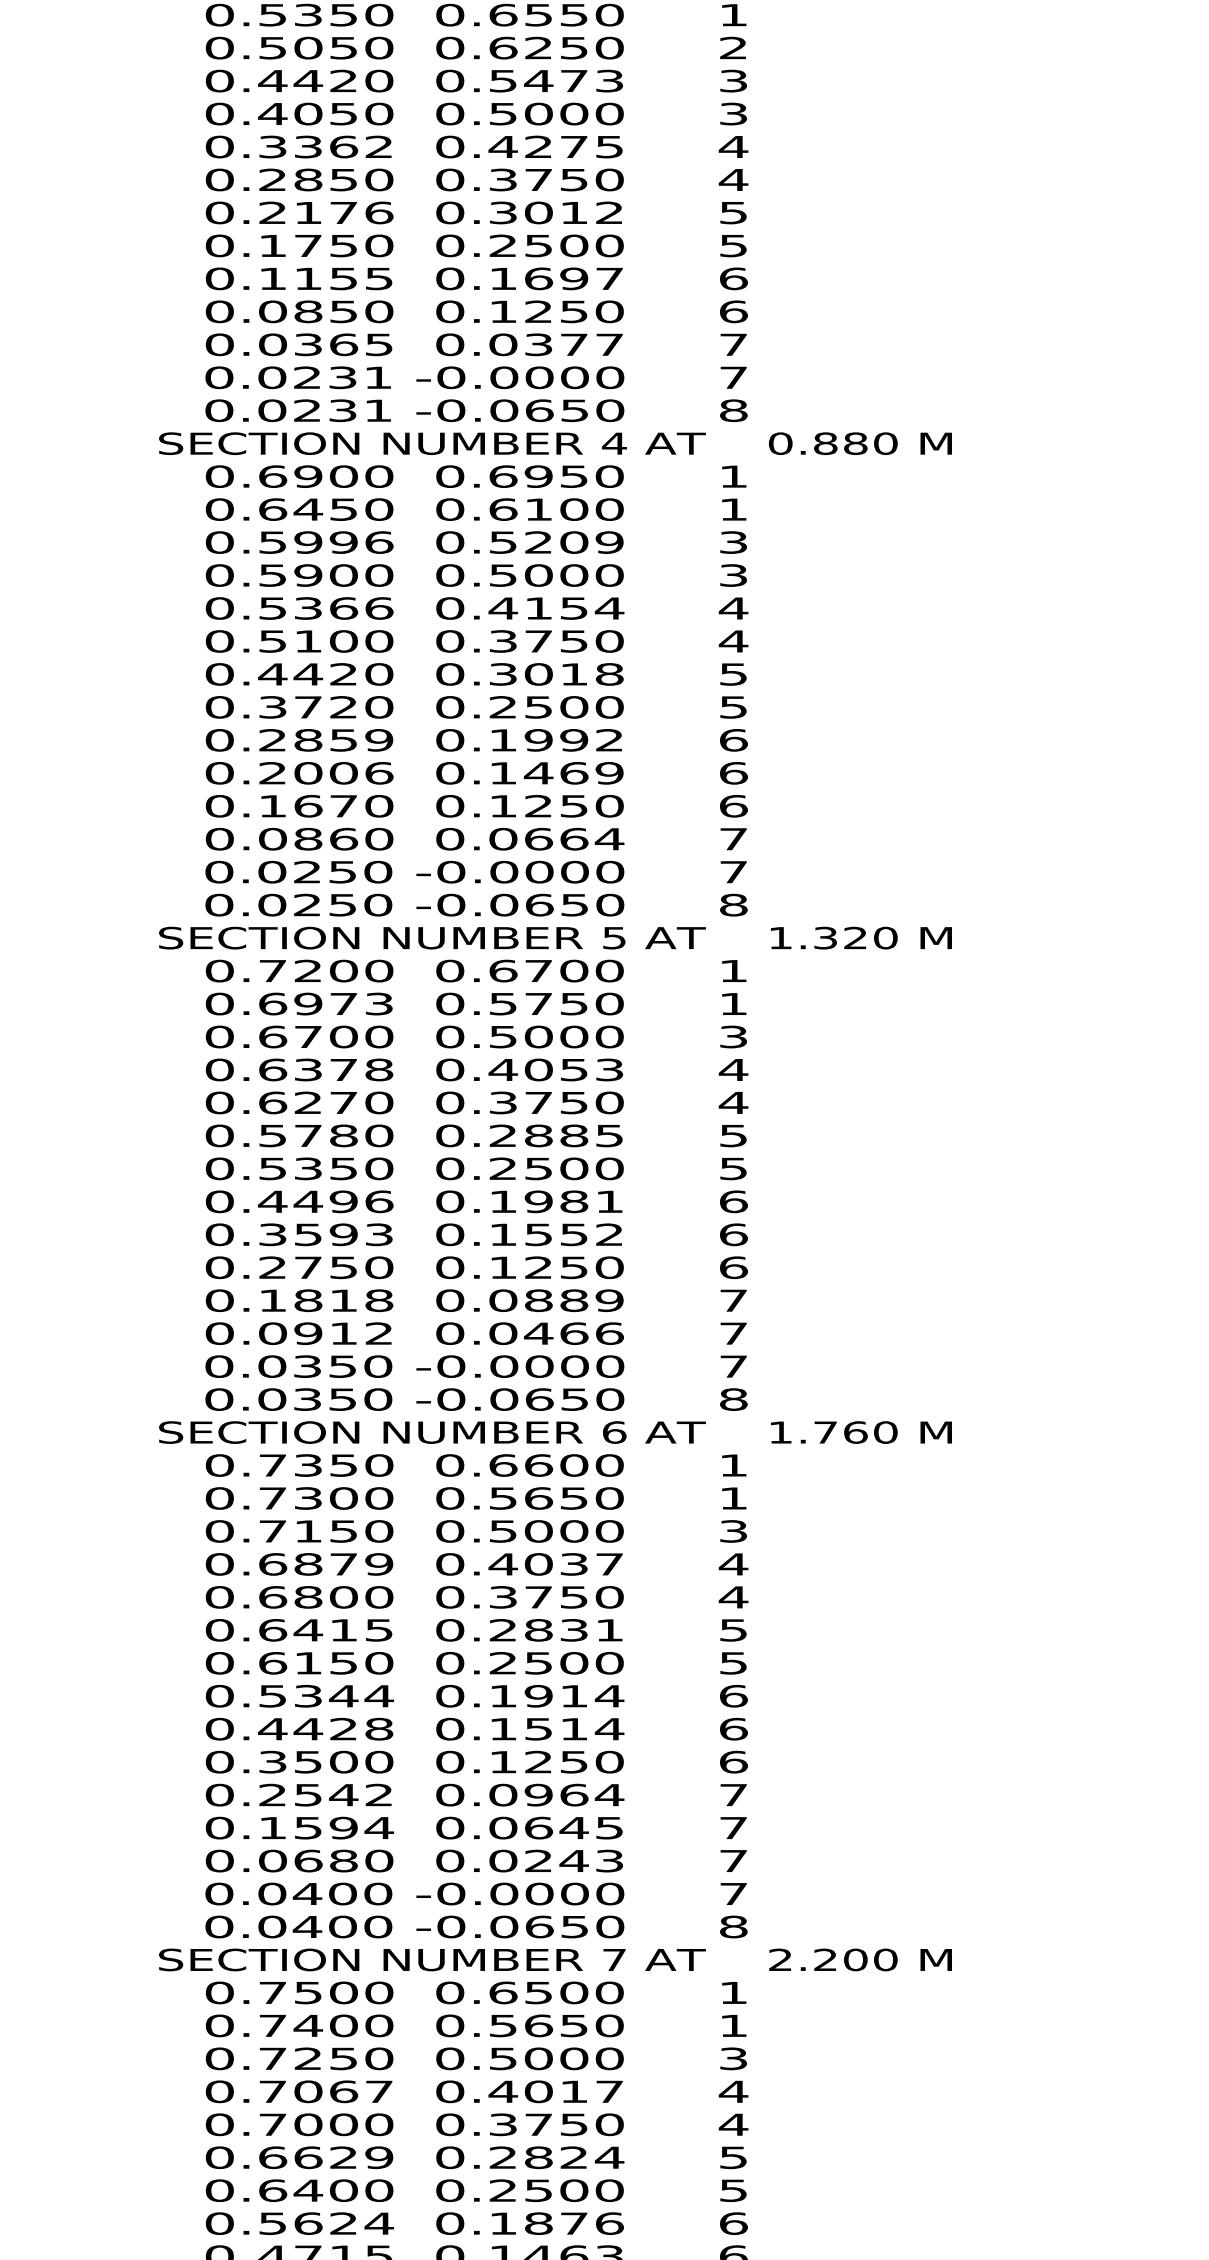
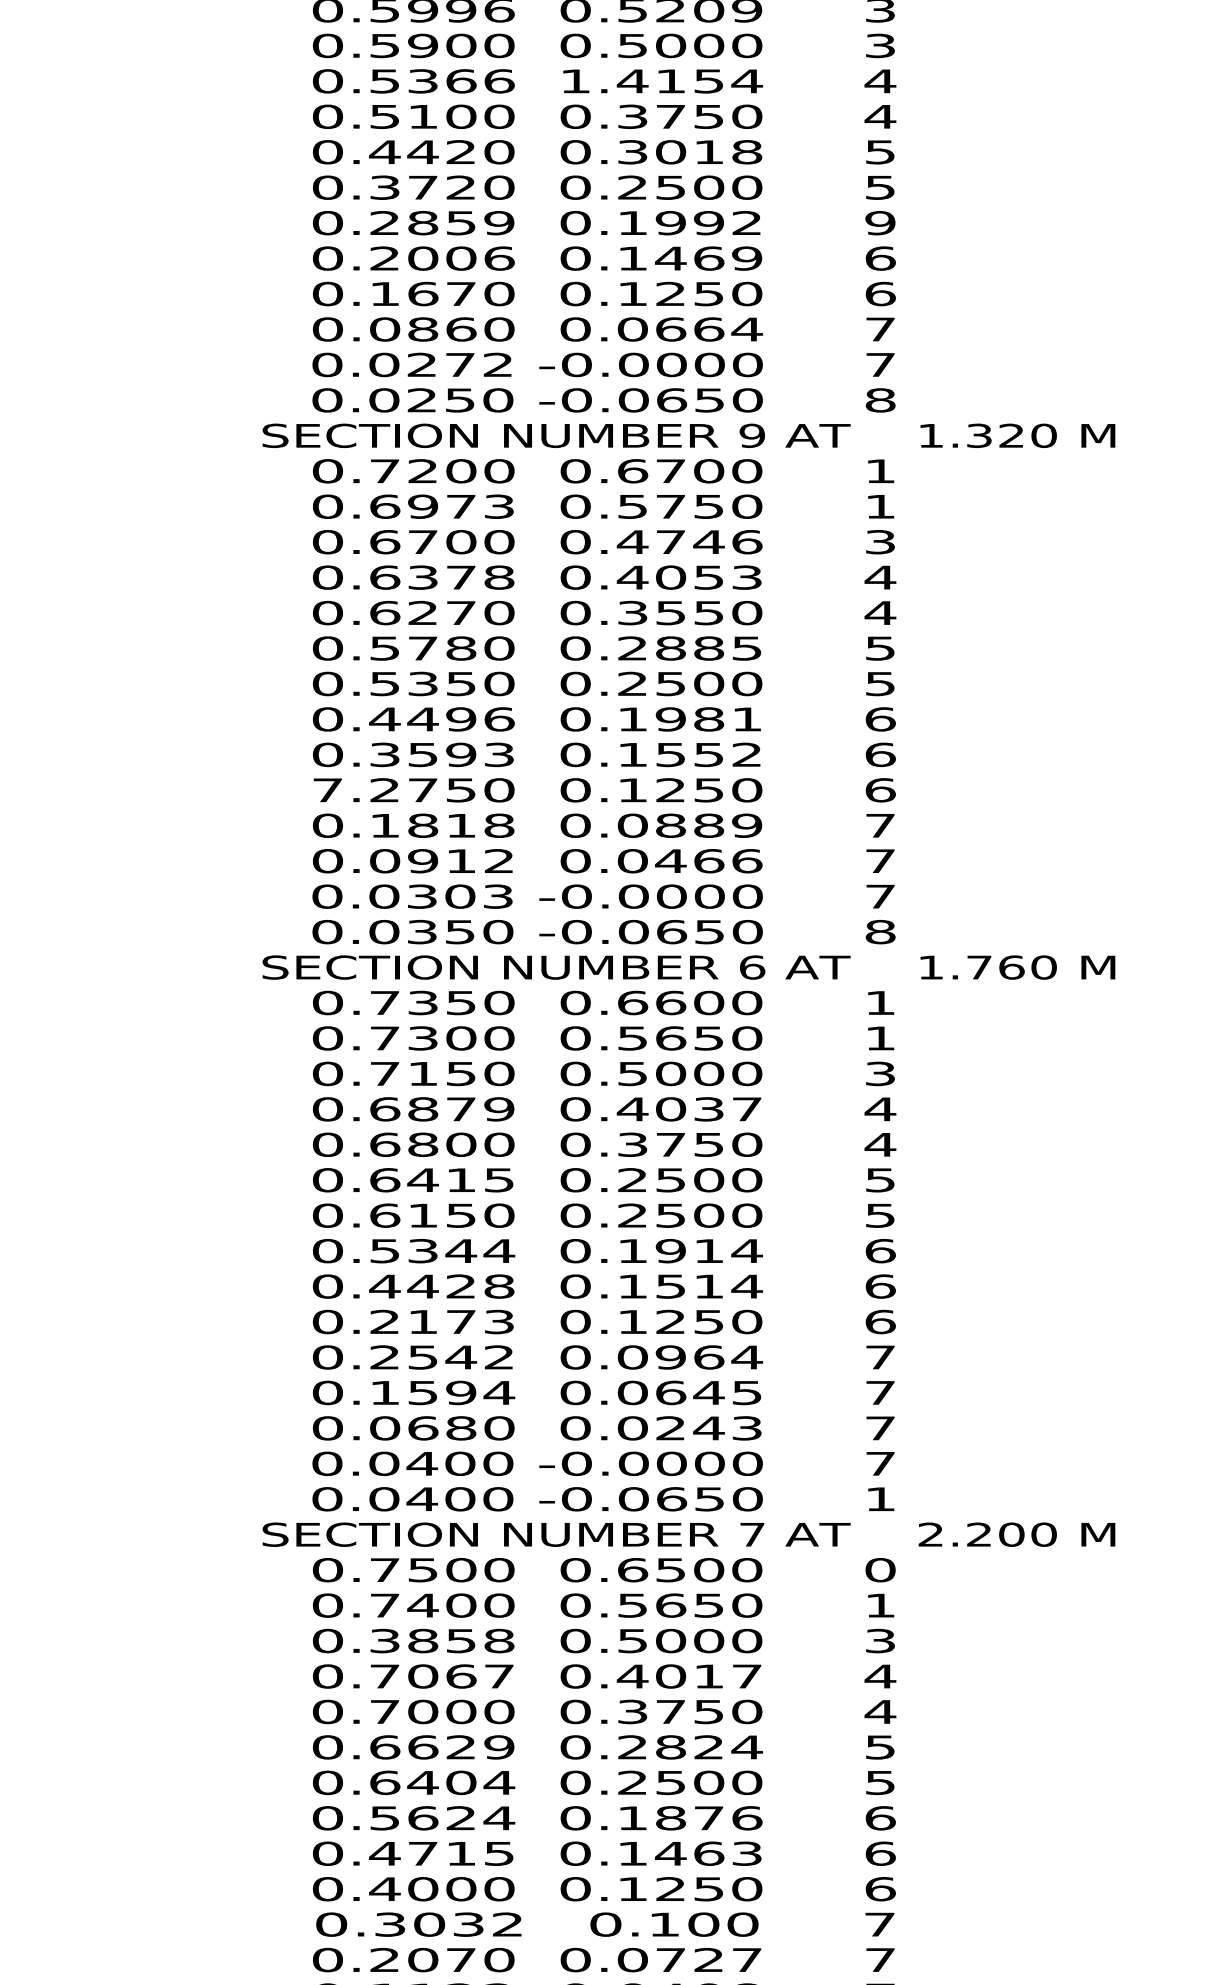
text: (450, 608) -> (575, 81), 0.4154 -> 1.4154
text: (733, 740) -> (880, 223), 6 -> 9
text: (360, 871) -> (479, 364), 0.0250 -> 0.0272
text: (614, 937) -> (752, 435), 5 -> 9
text: (555, 1036) -> (688, 541), 0.5000 -> 0.4746
text: (538, 1103) -> (670, 613), 0.3750 -> 0.3550
text: (219, 1267) -> (327, 790), 0.2750 -> 7.2750
text: (360, 1366) -> (479, 896), 0.0350 -> 0.0303
text: (574, 1630) -> (709, 1180), 0.2831 -> 0.2500
text: (326, 1761) -> (442, 1321), 0.3500 -> 0.2173
text: (733, 1926) -> (880, 1498), 8 -> 1
text: (733, 1992) -> (880, 1569), 1 -> 0
text: (326, 2058) -> (442, 1640), 0.7250 -> 0.3858
text: (378, 2190) -> (498, 1782), 0.6400 -> 0.6404

